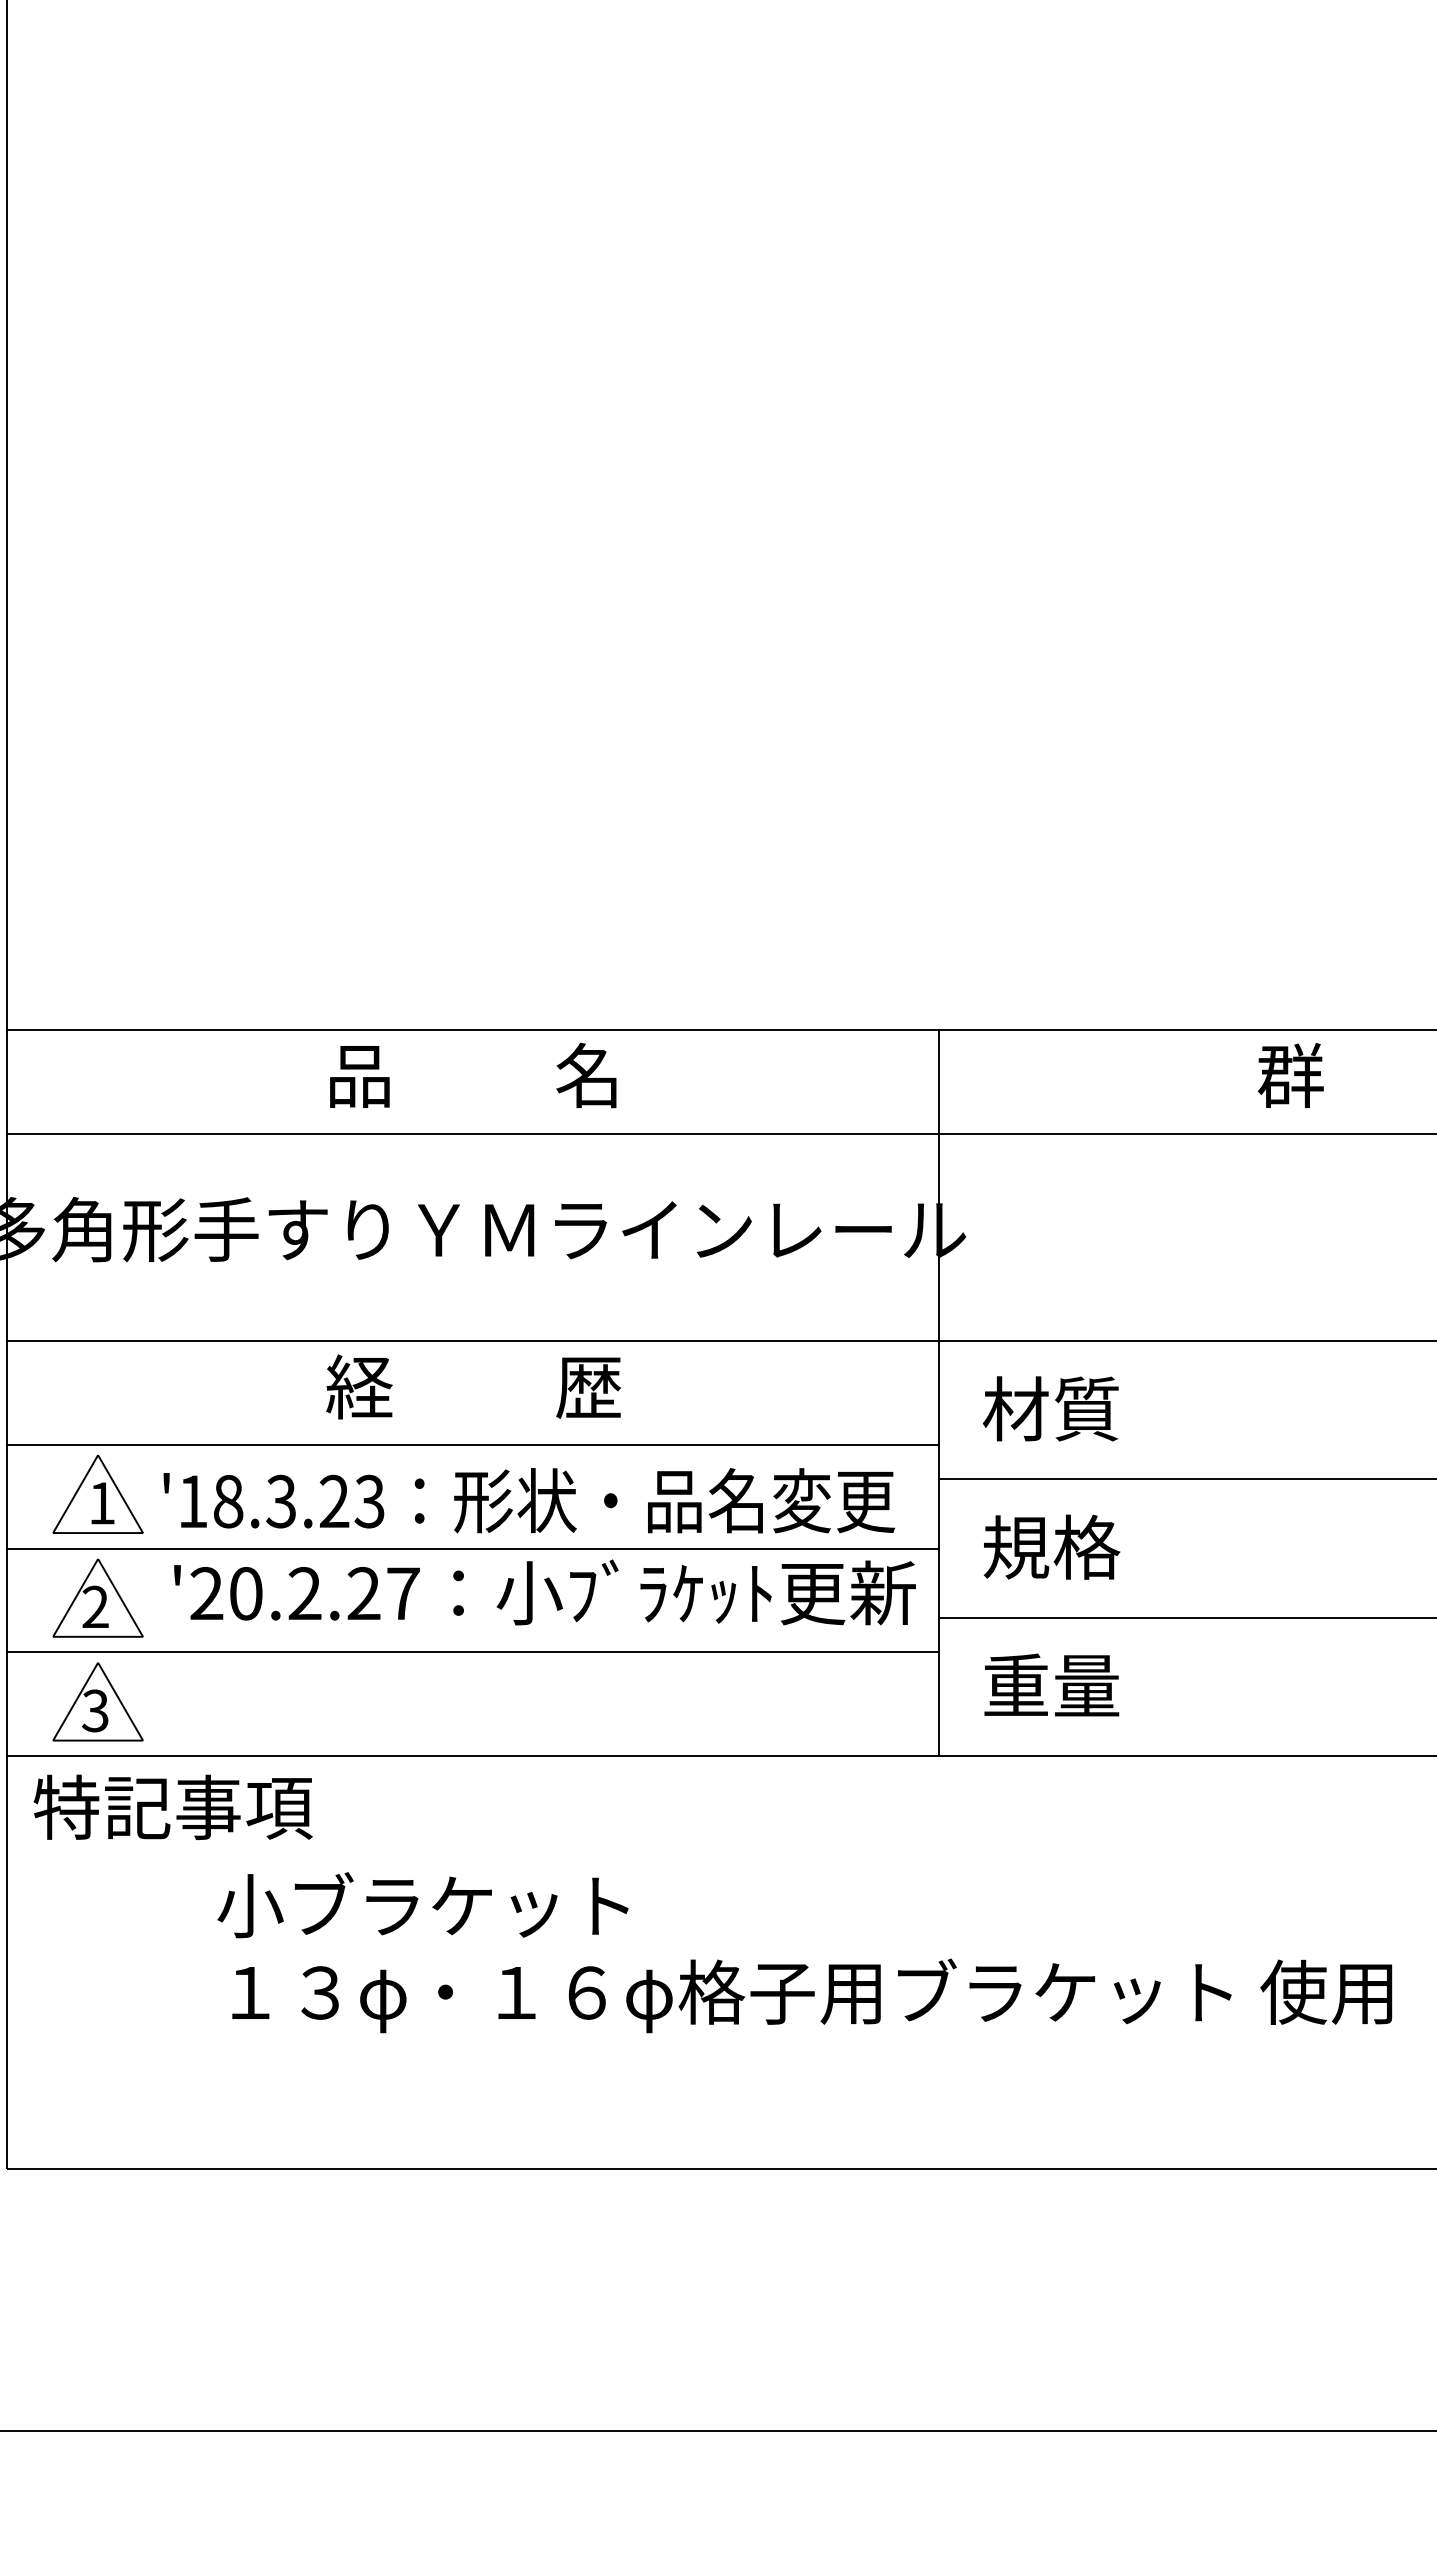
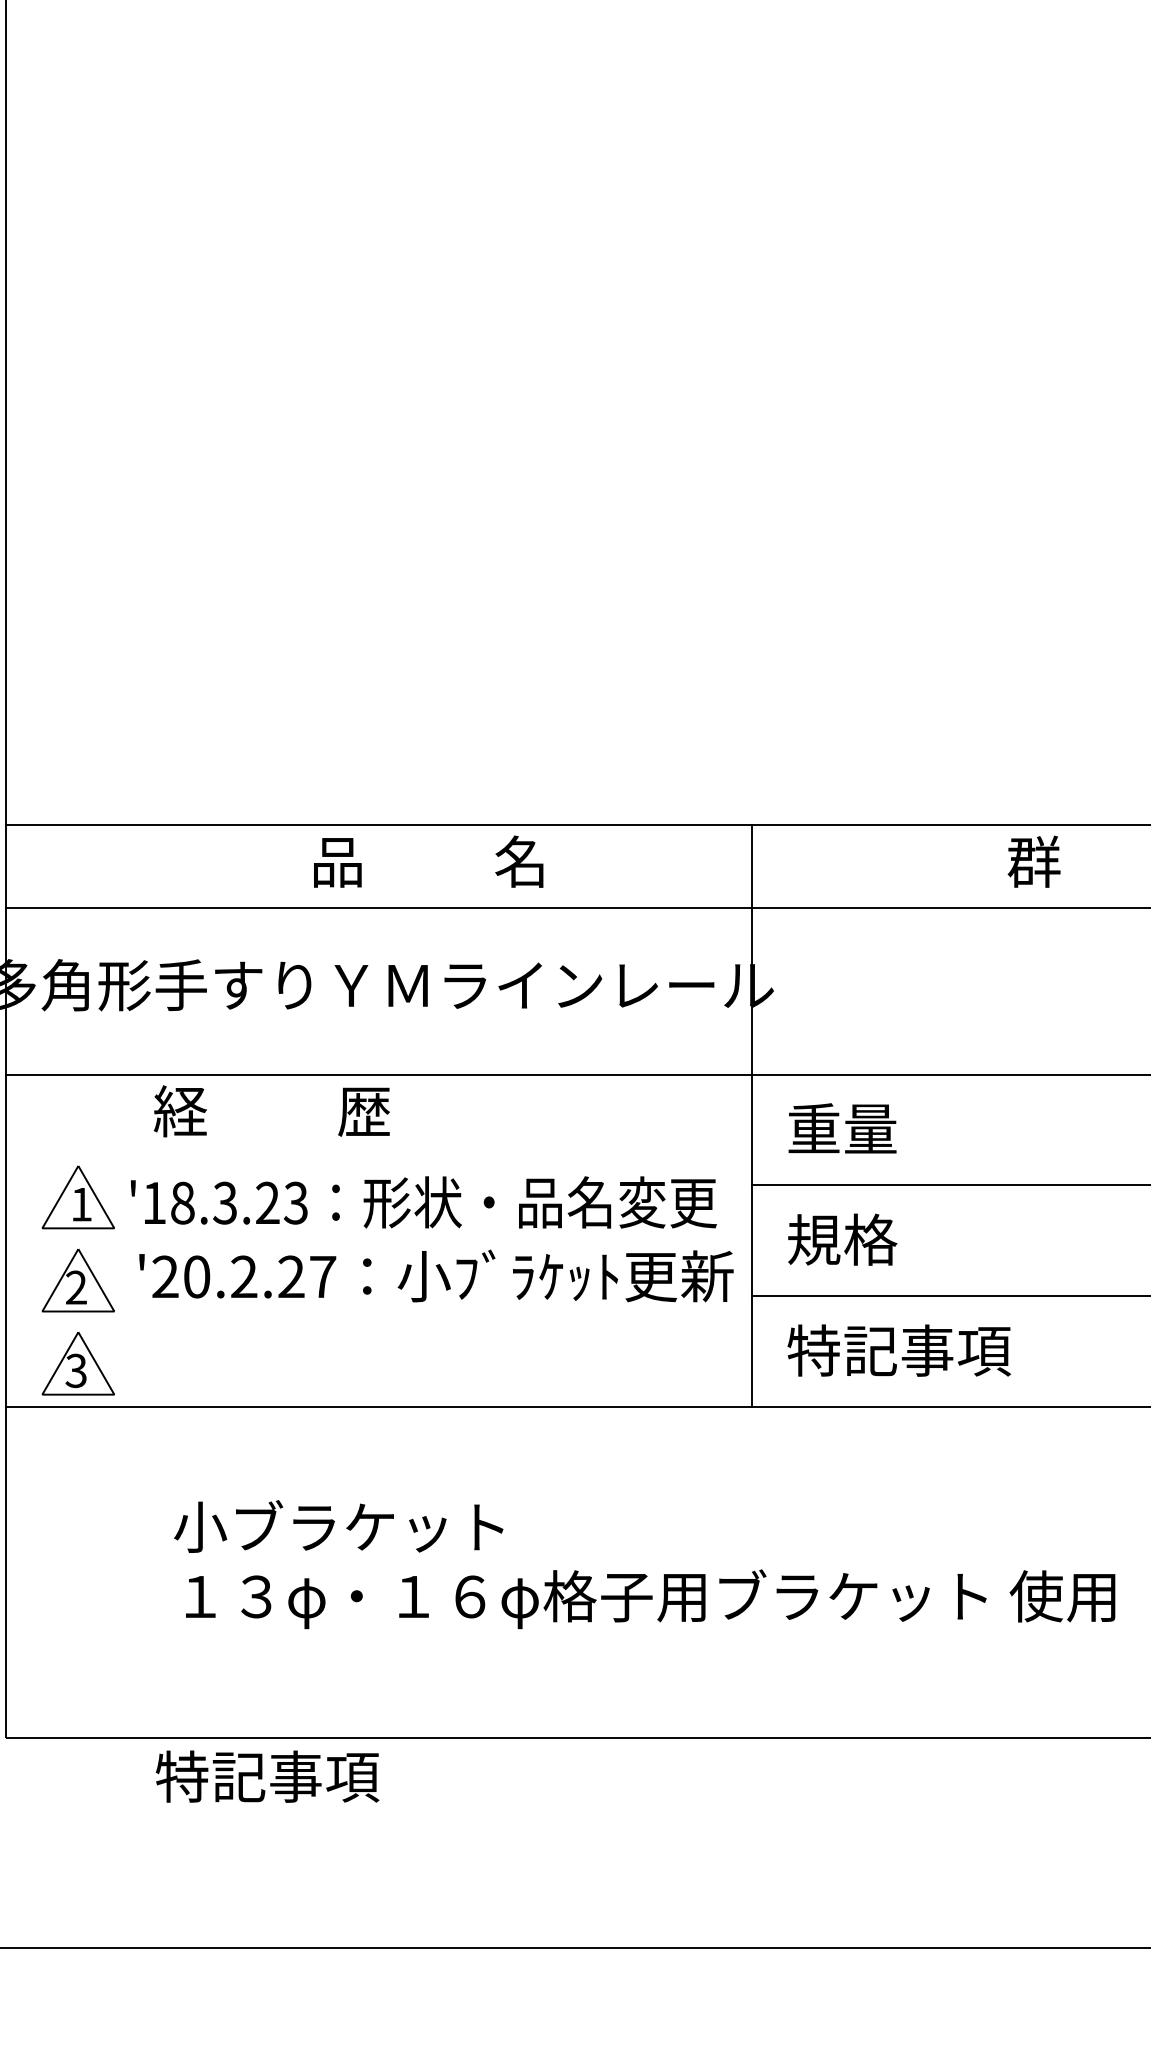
text: (473, 1075) -> (428, 861), moved
text: (473, 1386) -> (271, 1110), moved
text: (1050, 1408) -> (841, 1128), 材質 -> 重量
line: (472, 1444) -> (378, 1157), removed
line: (472, 1548) -> (378, 1240), removed
line: (472, 1652) -> (378, 1324), removed
text: (1122, 1685) -> (899, 1350), 重量 -> 特記事項
text: (172, 1806) -> (266, 1776), moved

